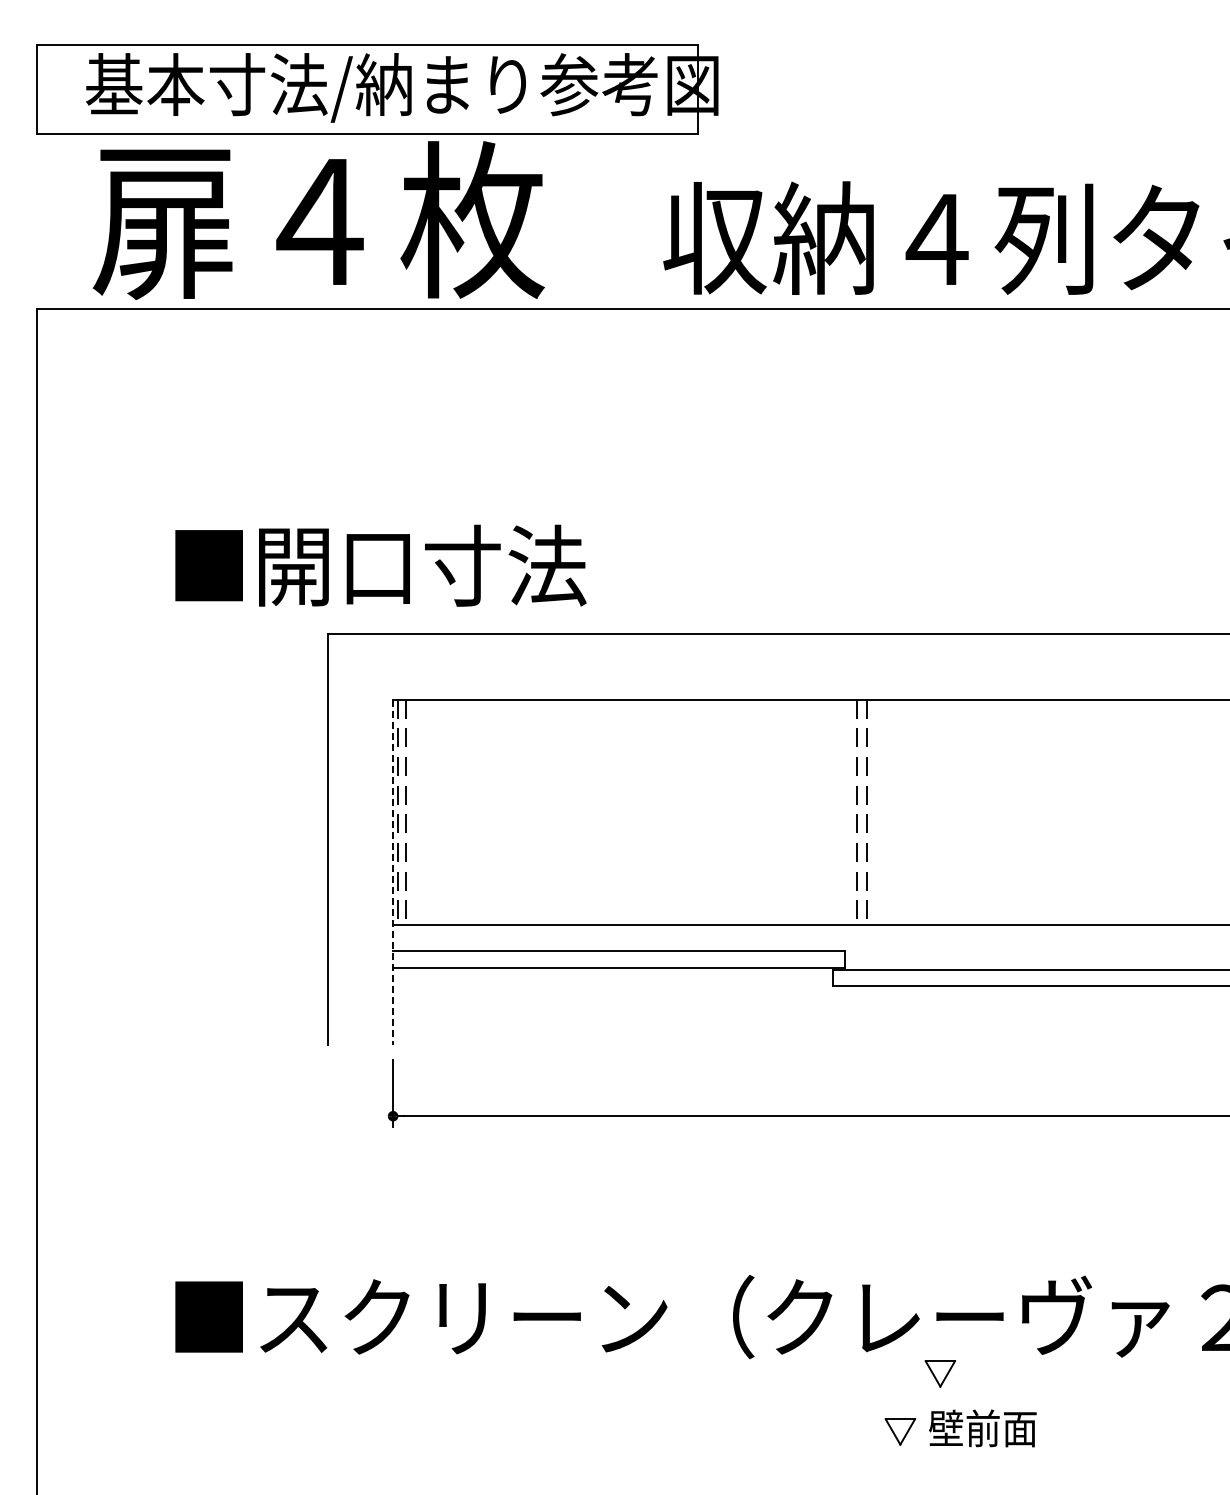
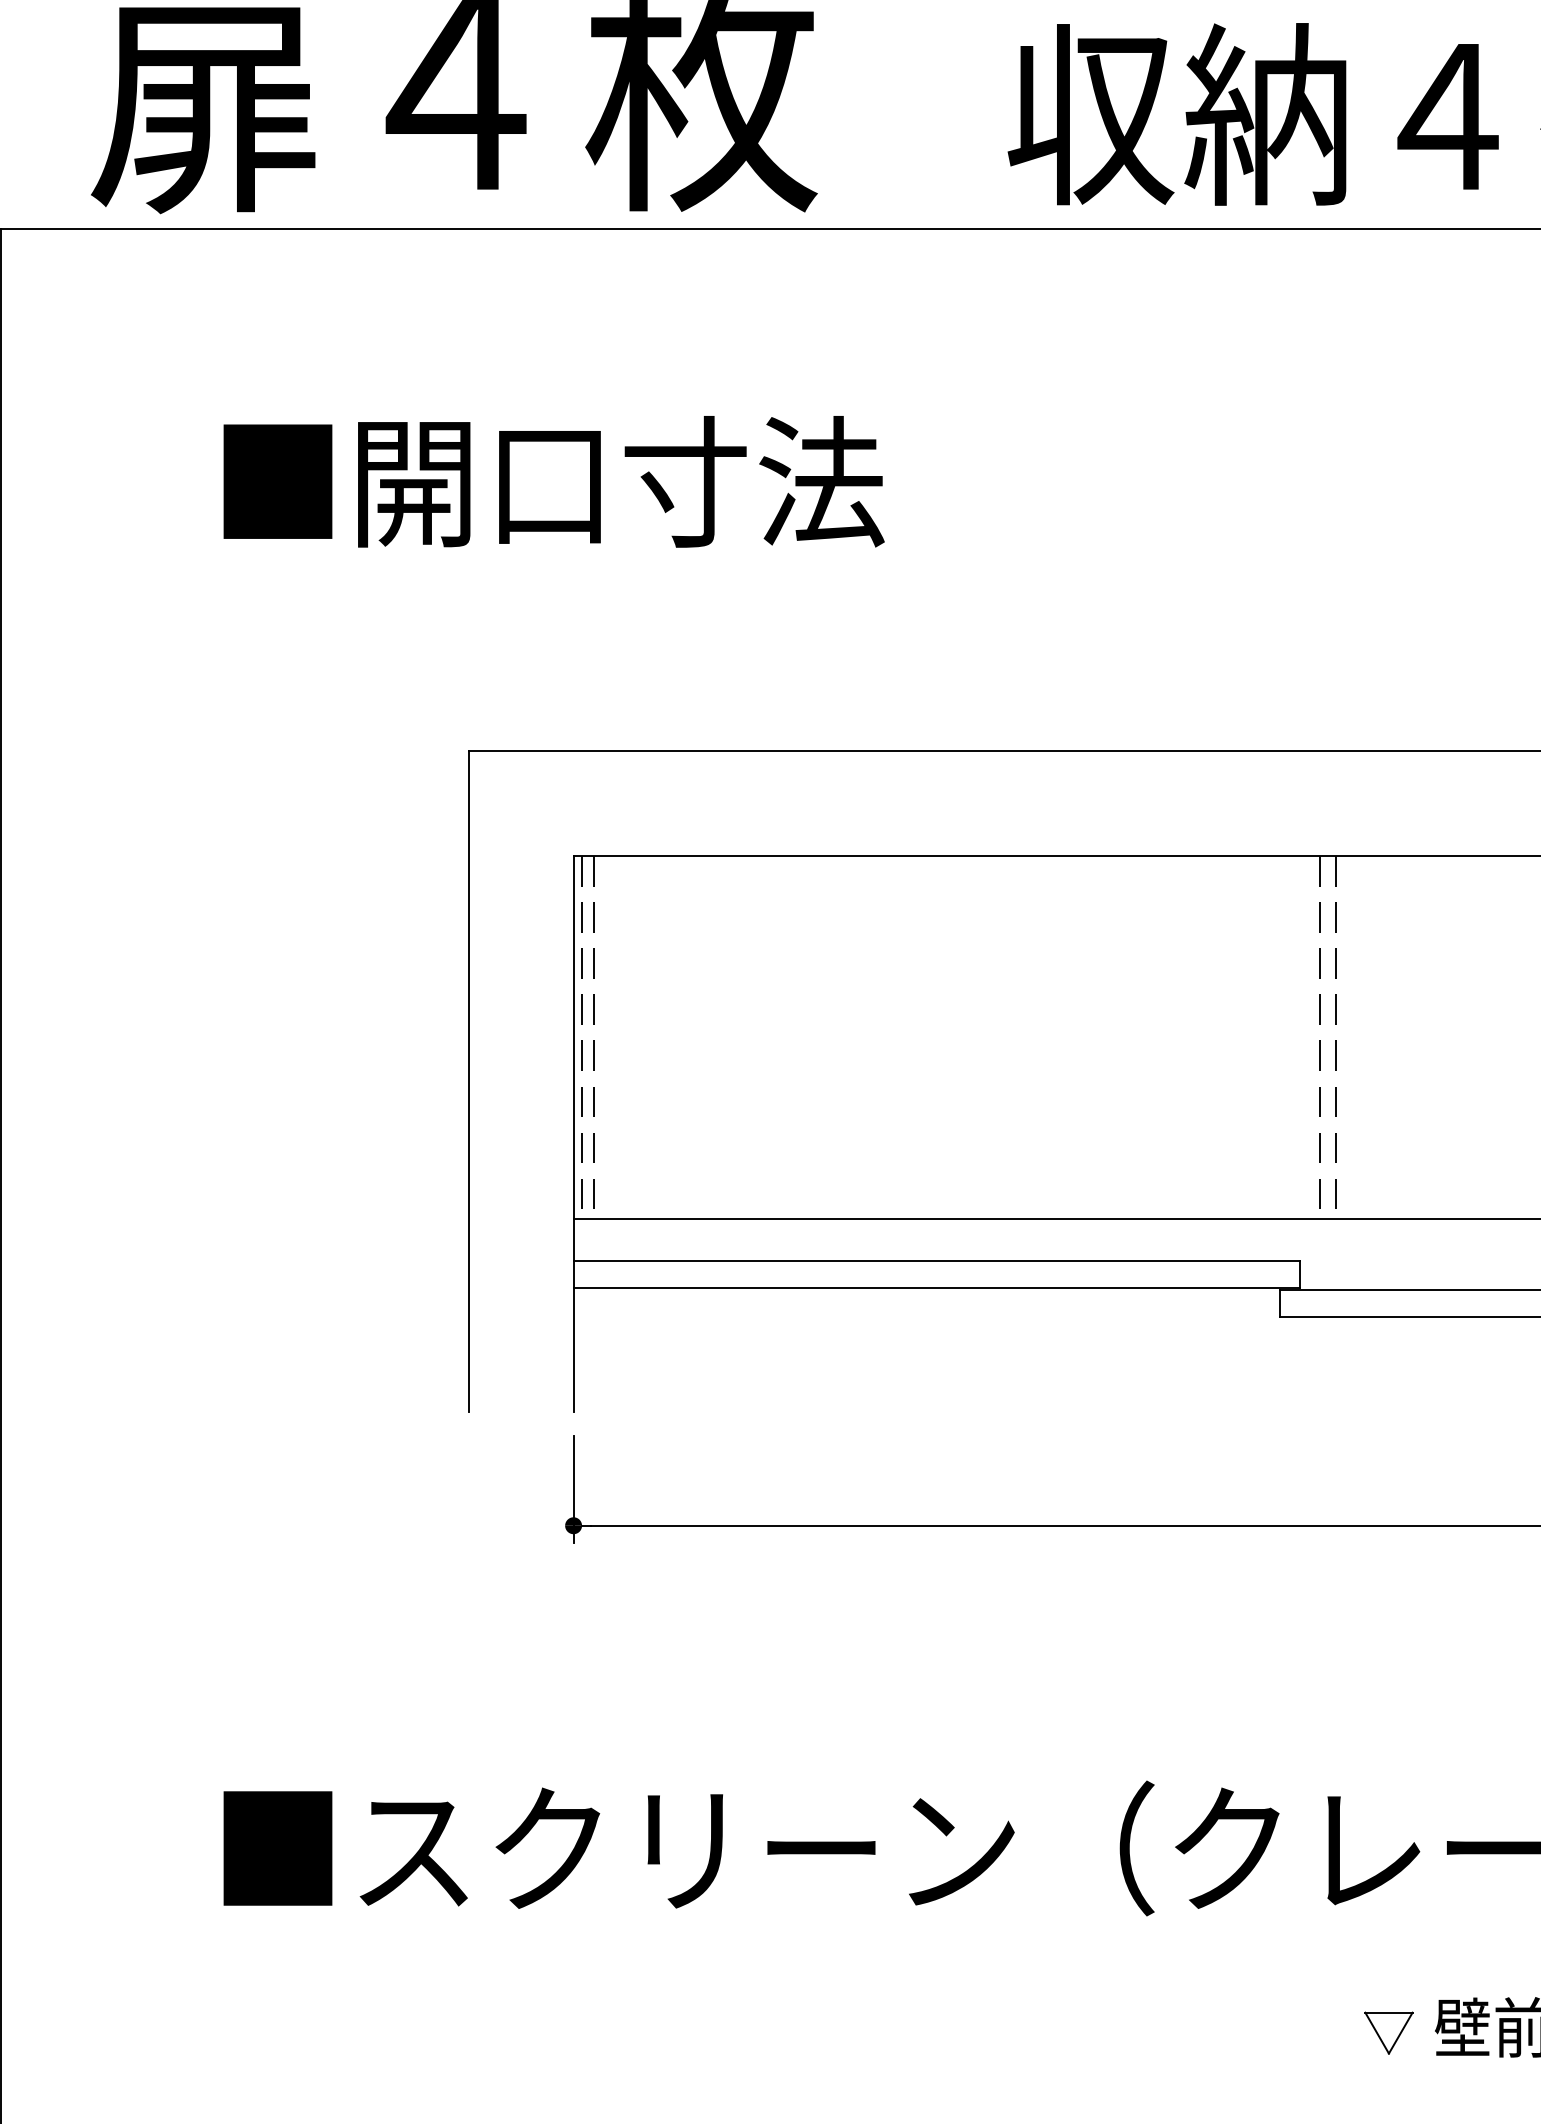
text: (380, 565) -> (553, 481), moved
line: (393, 872) -> (574, 1133), dashed -> solid
part: (939, 1373) -> (1451, 1939), removed

